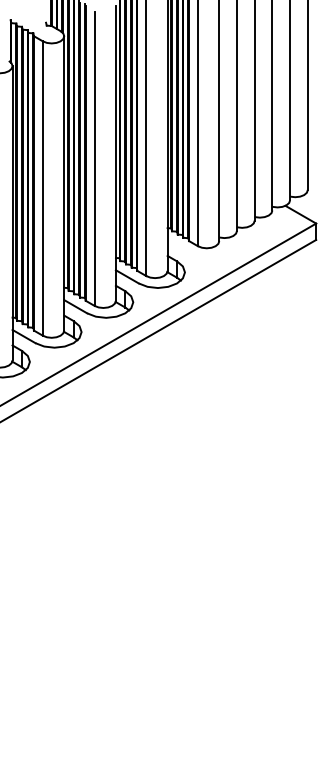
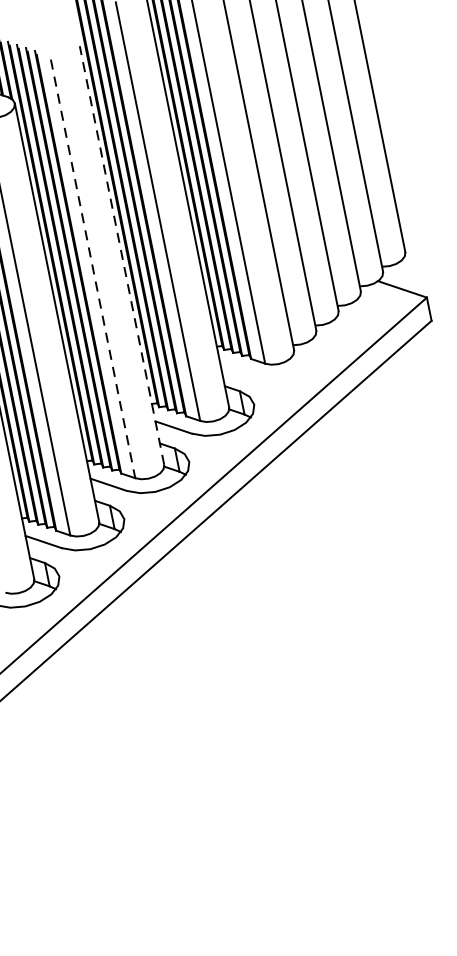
line: (115, 153) -> (121, 255), solid -> dashed
line: (94, 159) -> (93, 270), solid -> dashed

